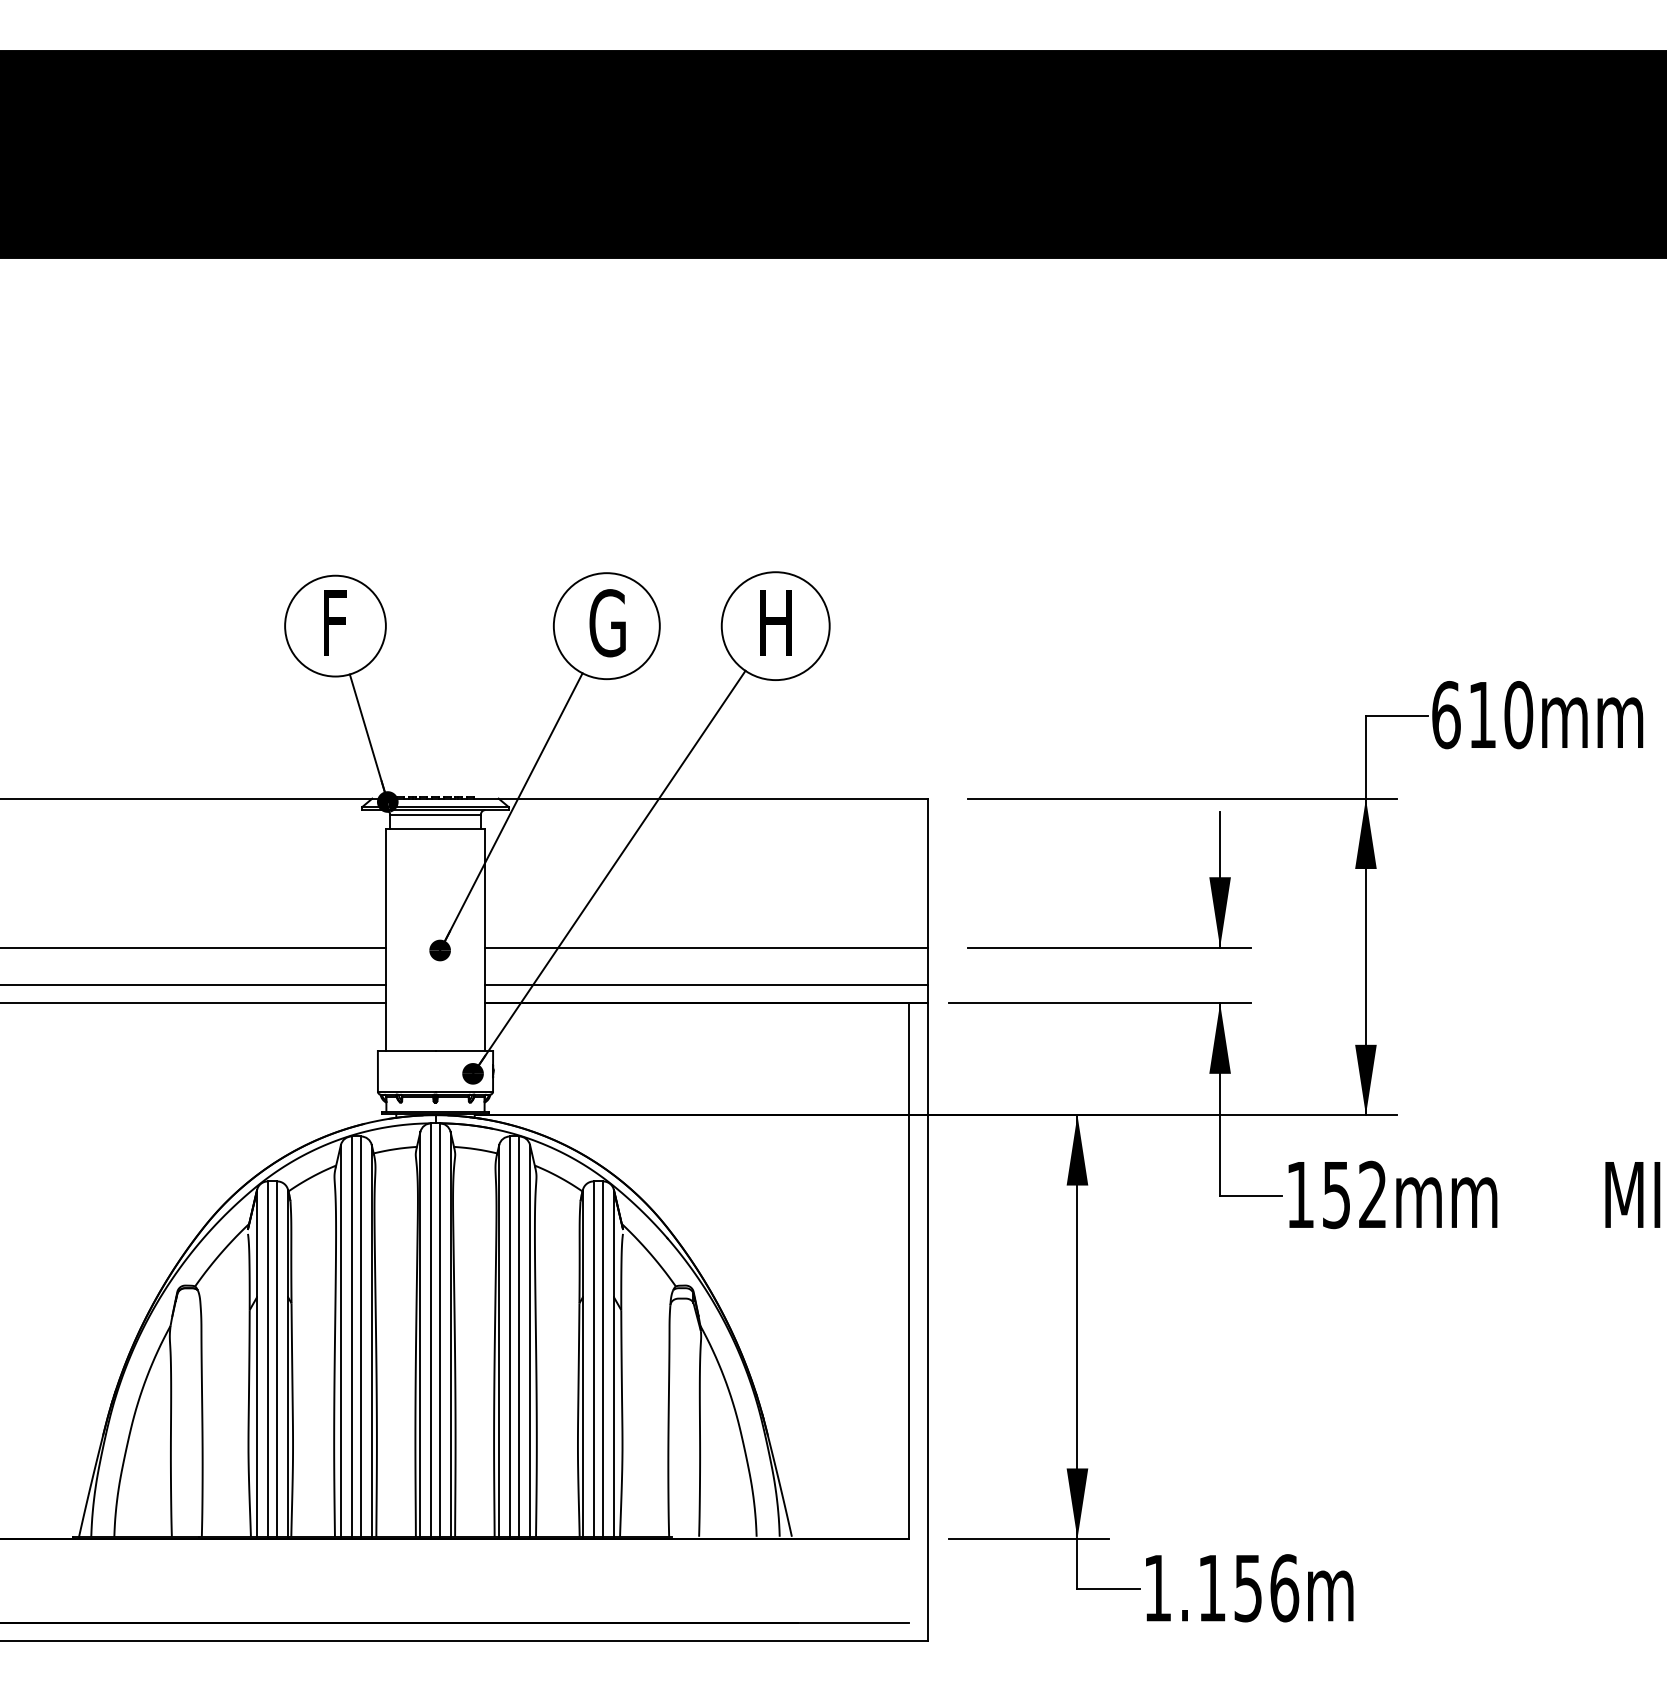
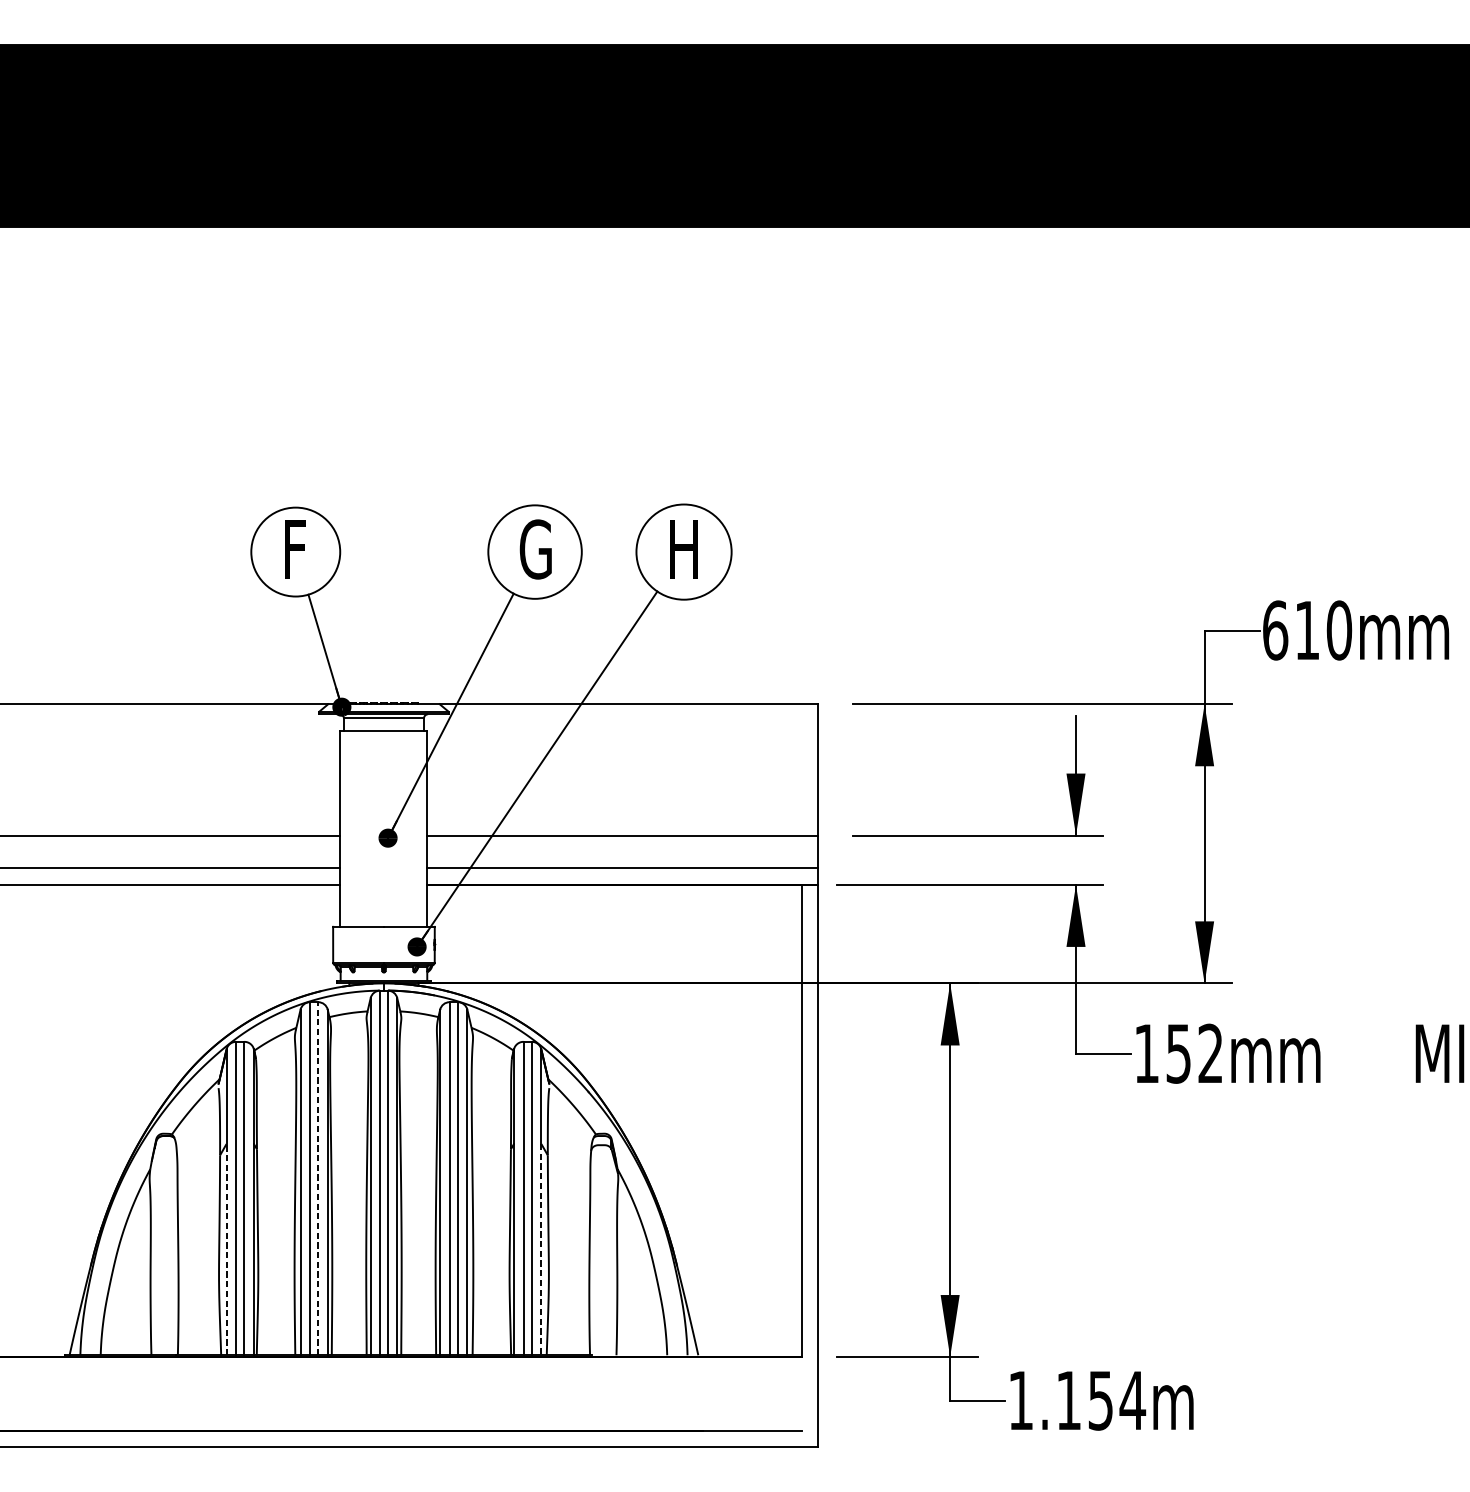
line: (361, 1336) -> (318, 1178), solid -> dashed
line: (257, 1417) -> (226, 1250), solid -> dashed
line: (613, 1417) -> (540, 1250), solid -> dashed
text: (1284, 1588) -> (1132, 1400), 1.156m -> 1.154m

